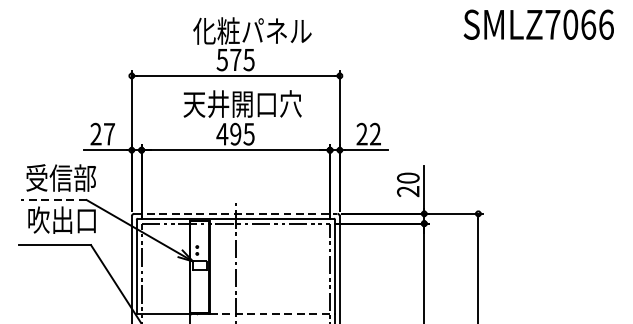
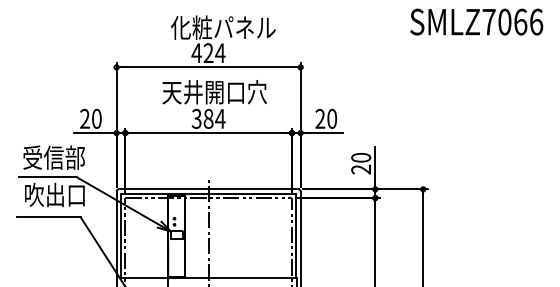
text: (235, 60) -> (208, 53), 575 -> 424
text: (109, 133) -> (96, 118), 27 -> 20
text: (235, 133) -> (208, 118), 495 -> 384
text: (375, 133) -> (332, 118), 22 -> 20
line: (53, 200) -> (47, 177), dashed -> solid
line: (235, 213) -> (208, 189), dashed -> solid
line: (272, 313) -> (241, 277), dashed -> solid

